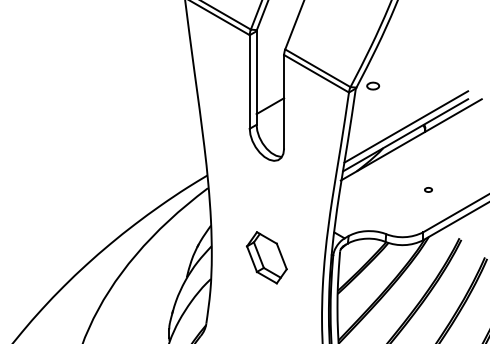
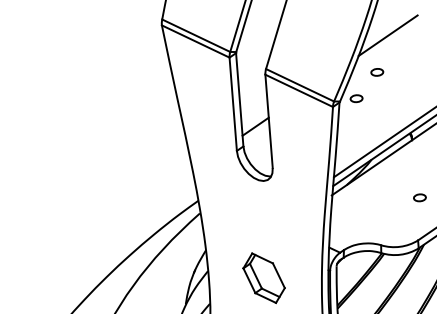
line: (409, 25) -> (388, 35), added
part: (395, 61) -> (376, 72), added
part: (428, 189) -> (419, 197), size x1.67

